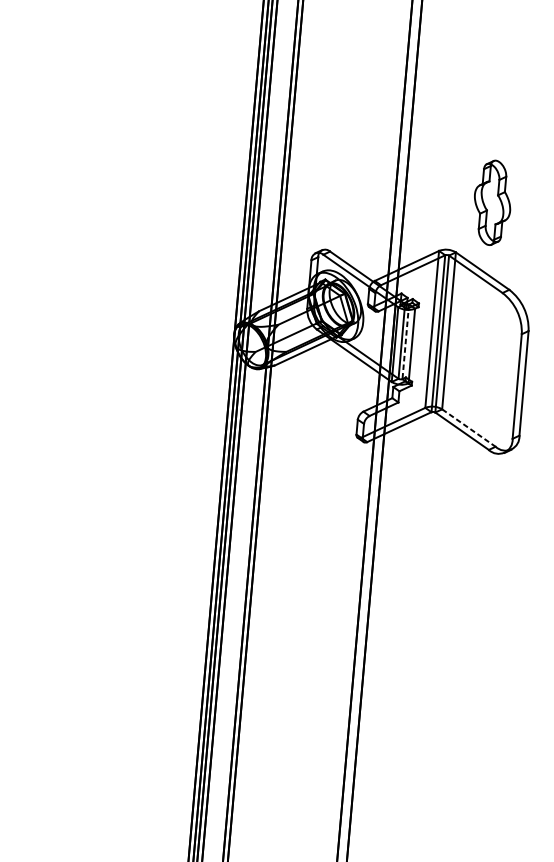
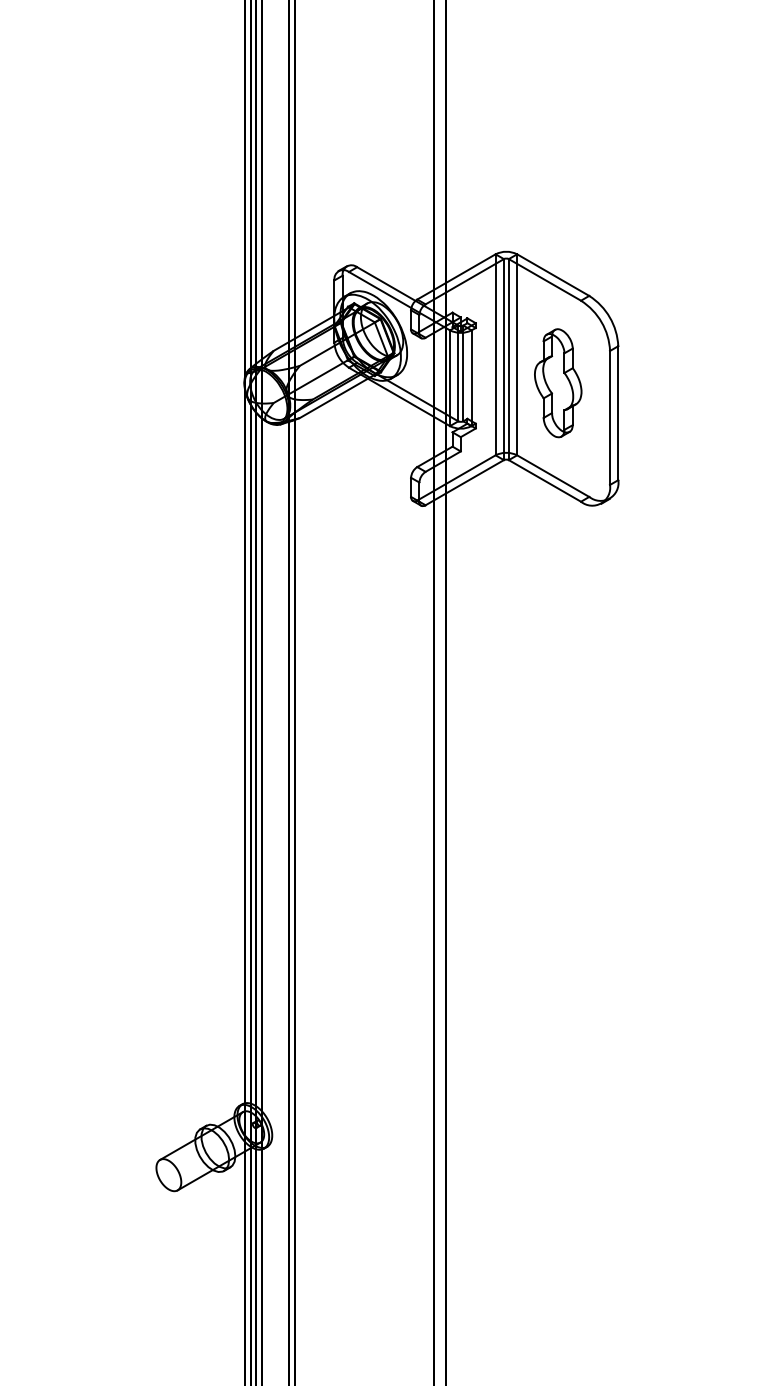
part: (492, 203) -> (558, 383), moved
line: (405, 341) -> (463, 373), dashed -> solid
line: (469, 428) -> (553, 476), dashed -> solid

